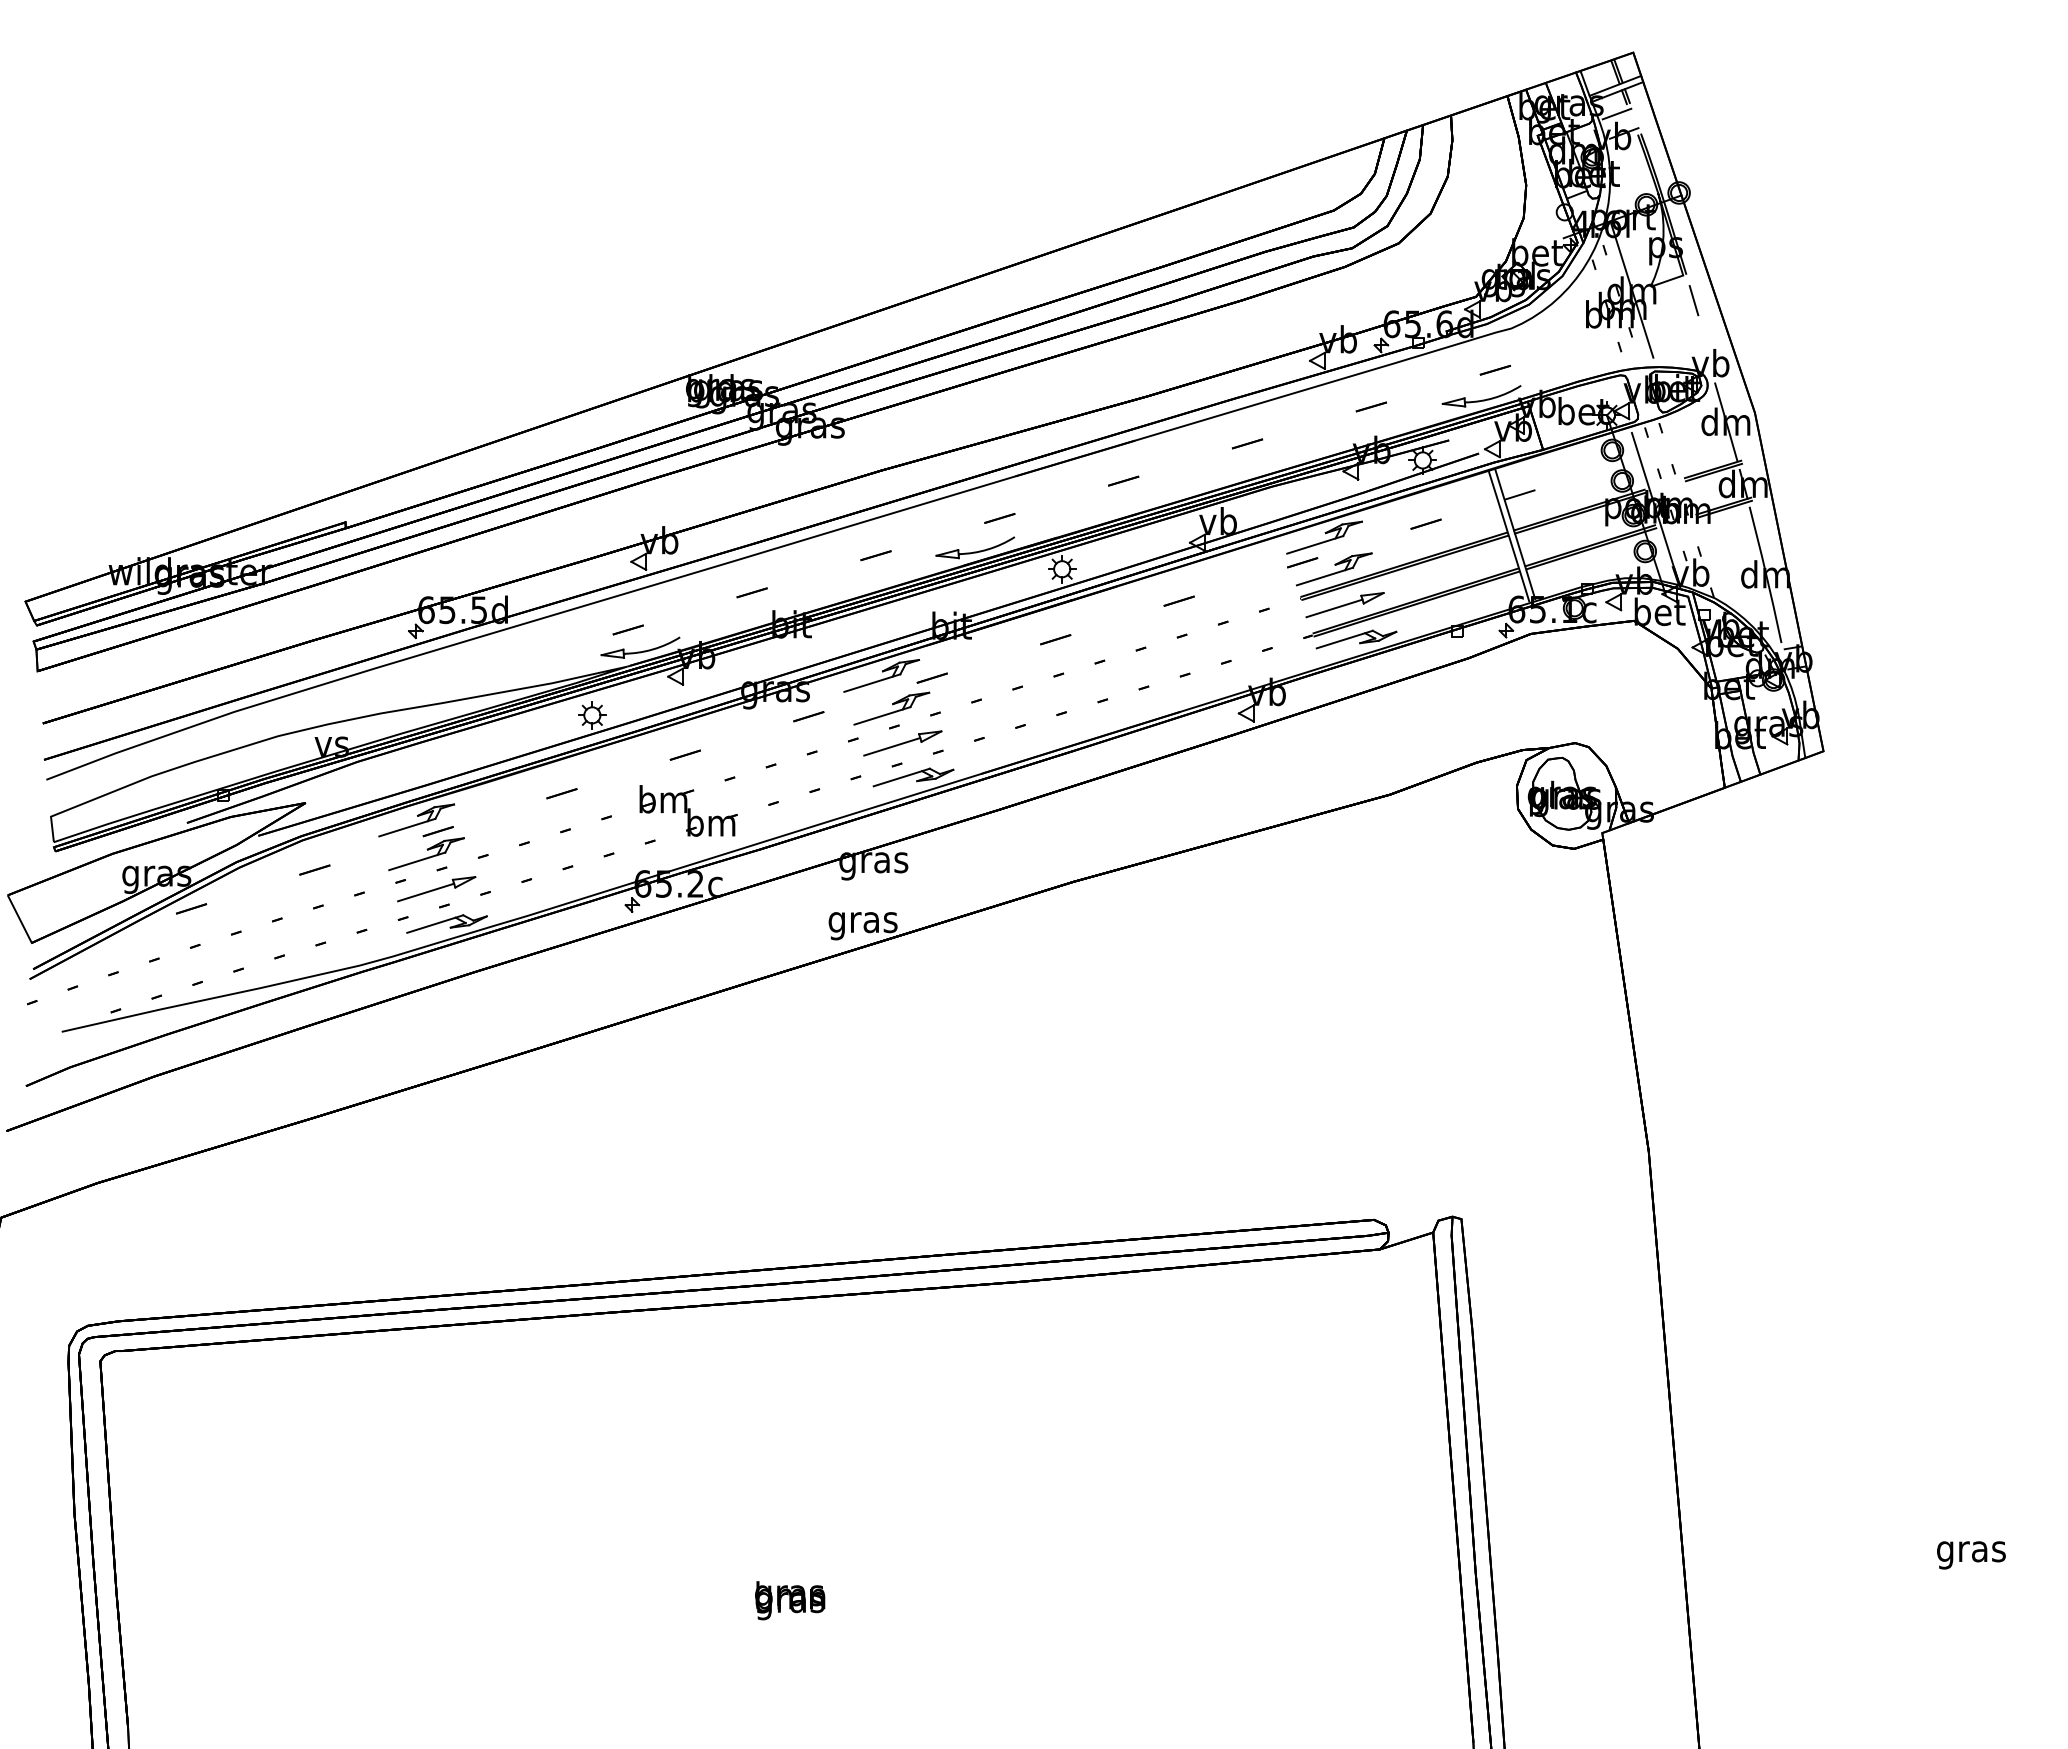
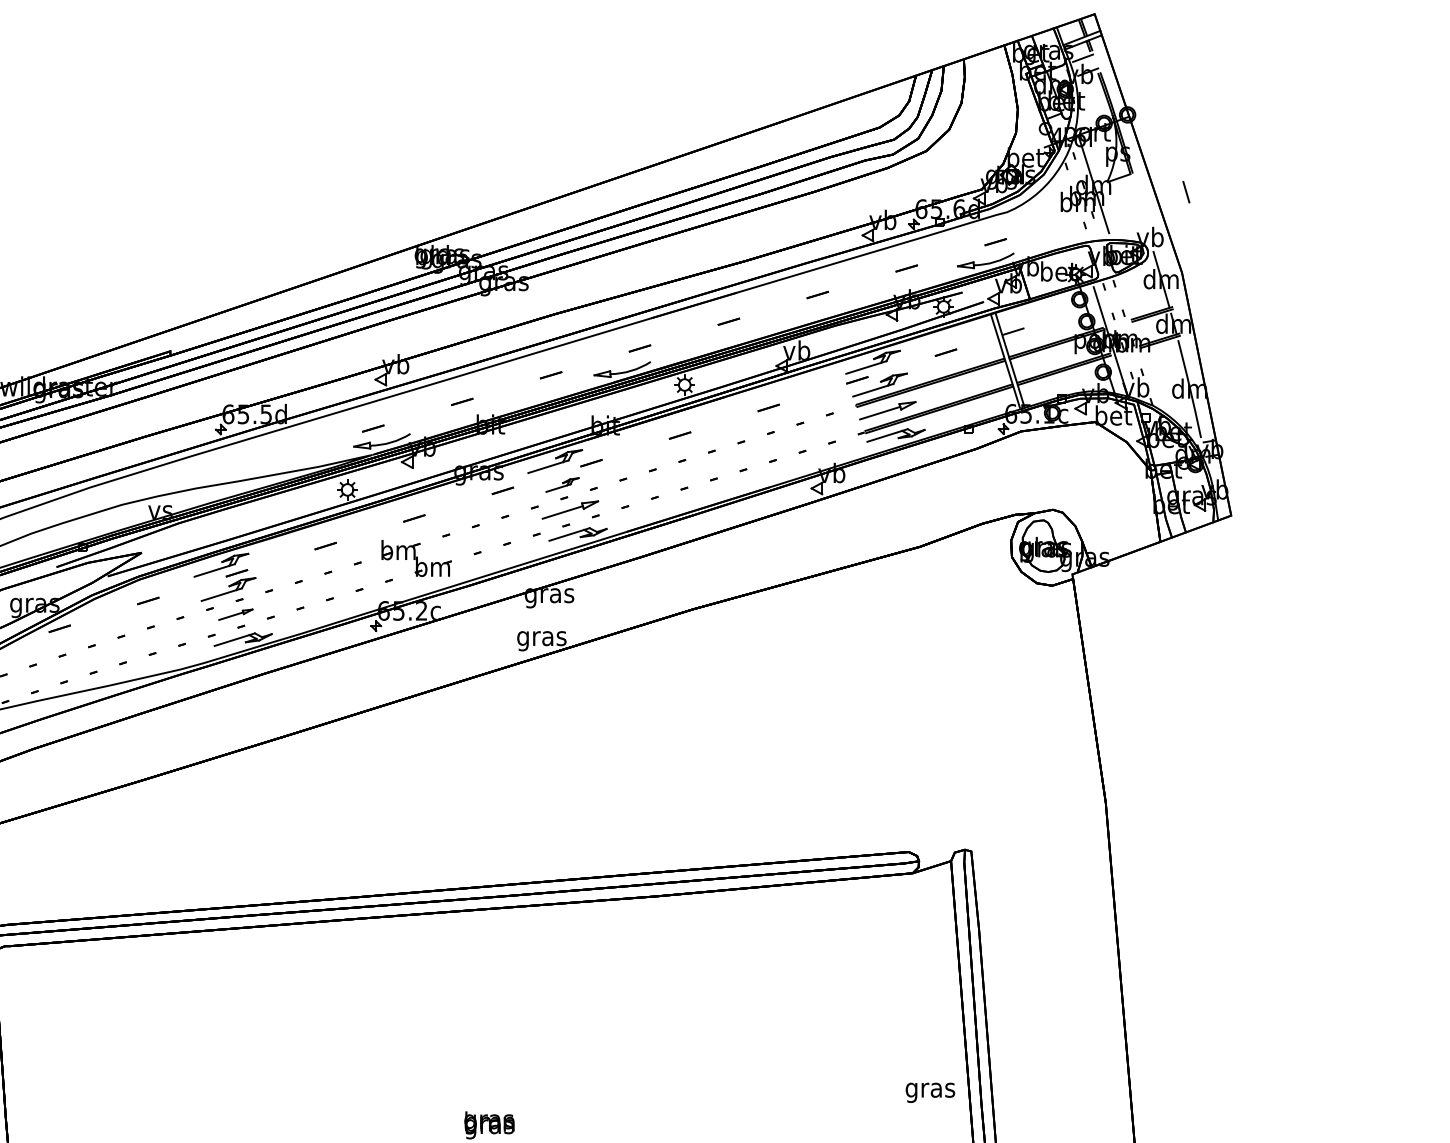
line: (1693, 300) -> (1186, 192), moved
part: (891, 708) -> (562, 484), size x0.6
part: (436, 889) -> (235, 614), size x0.6
text: (1971, 1555) -> (930, 1092), moved

